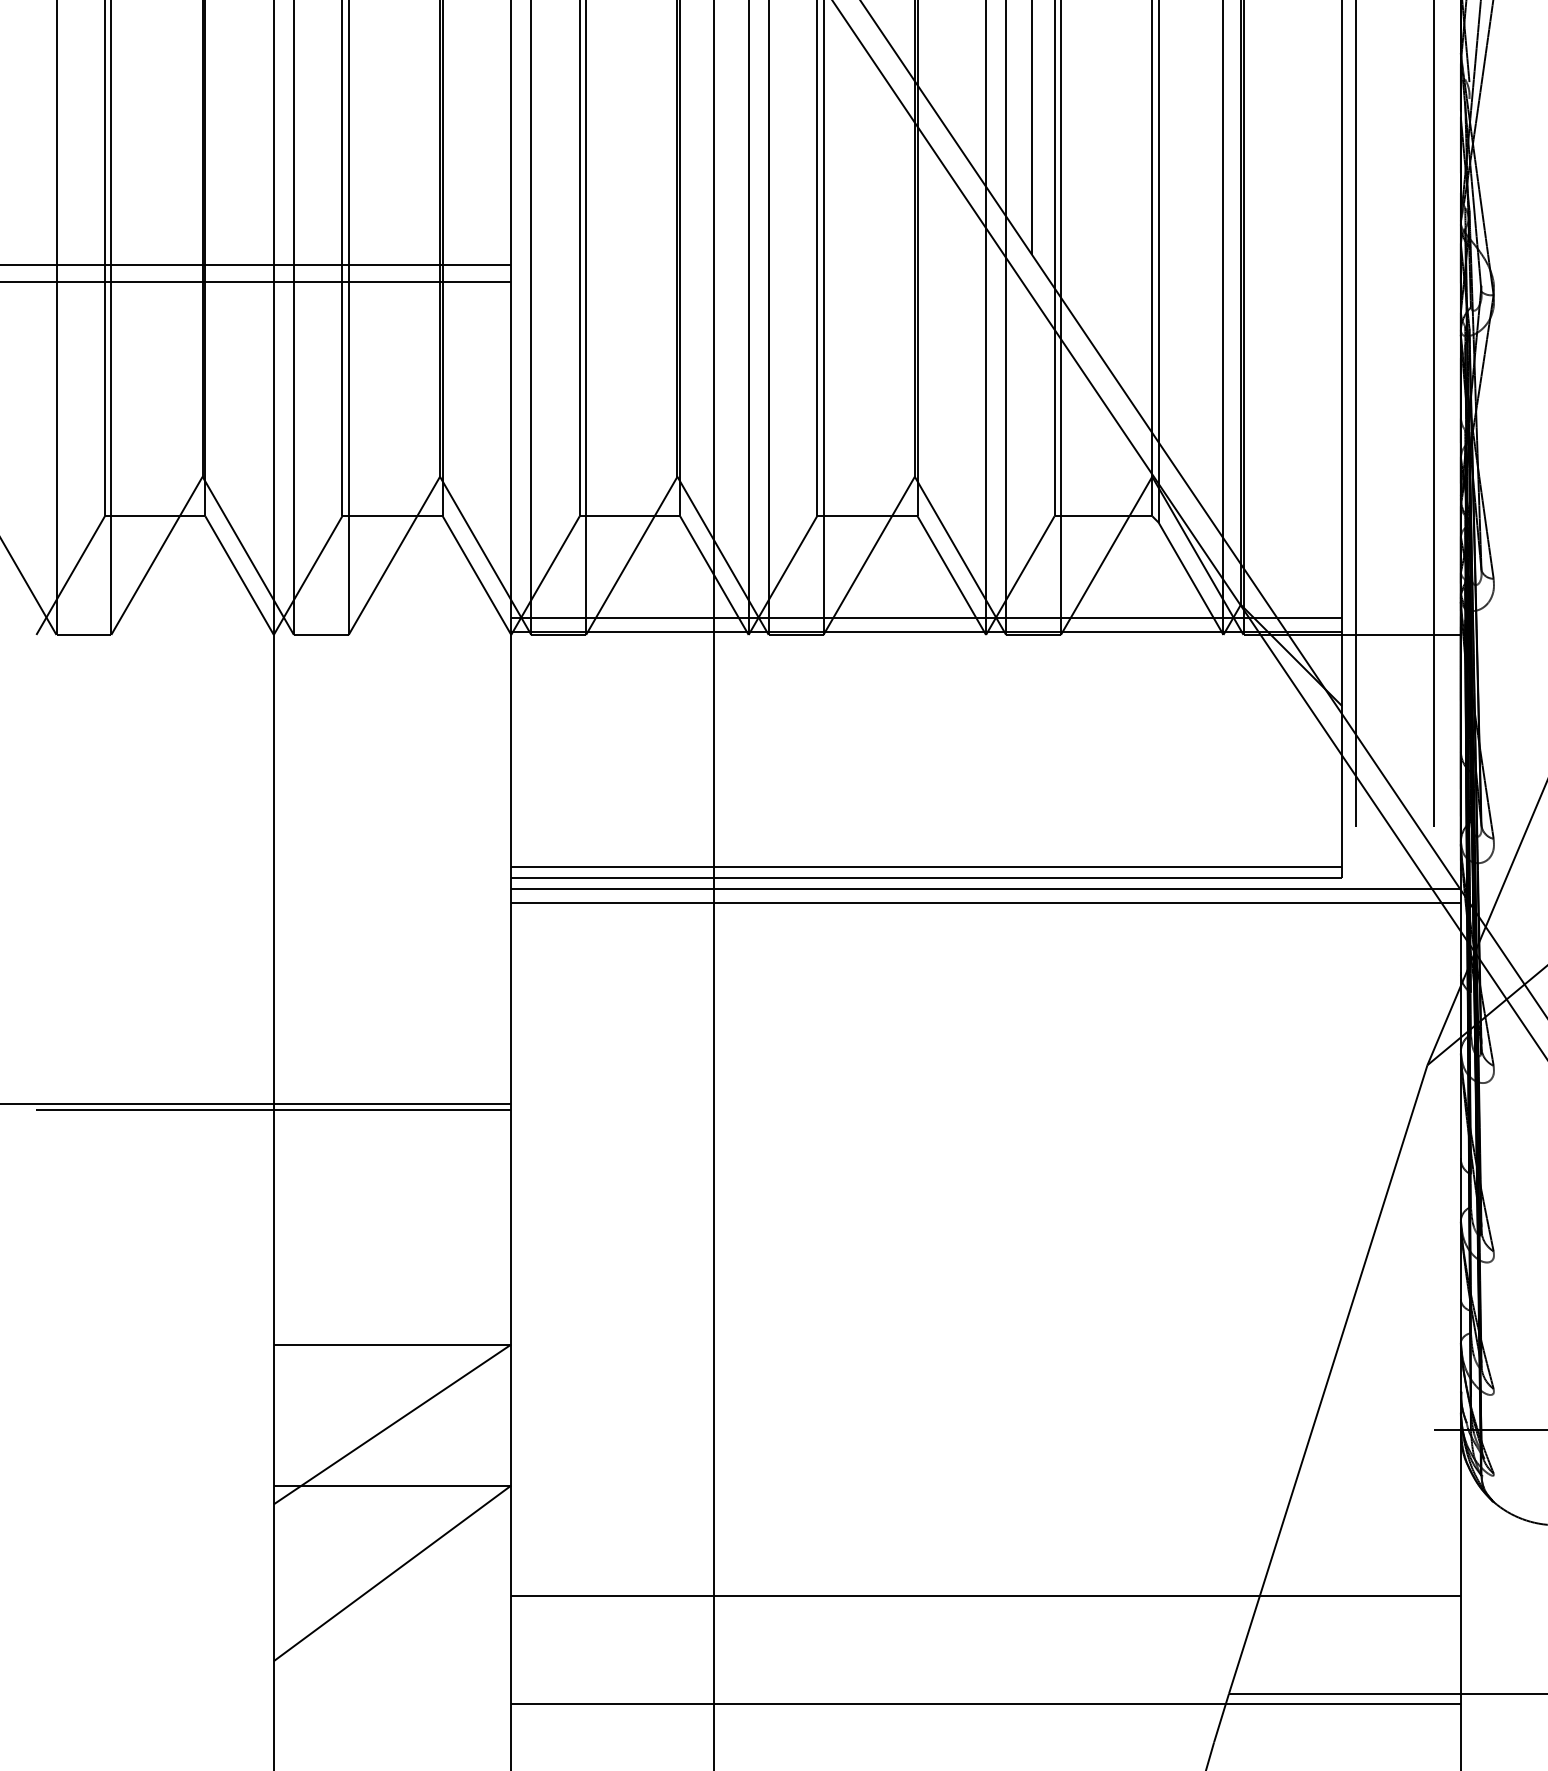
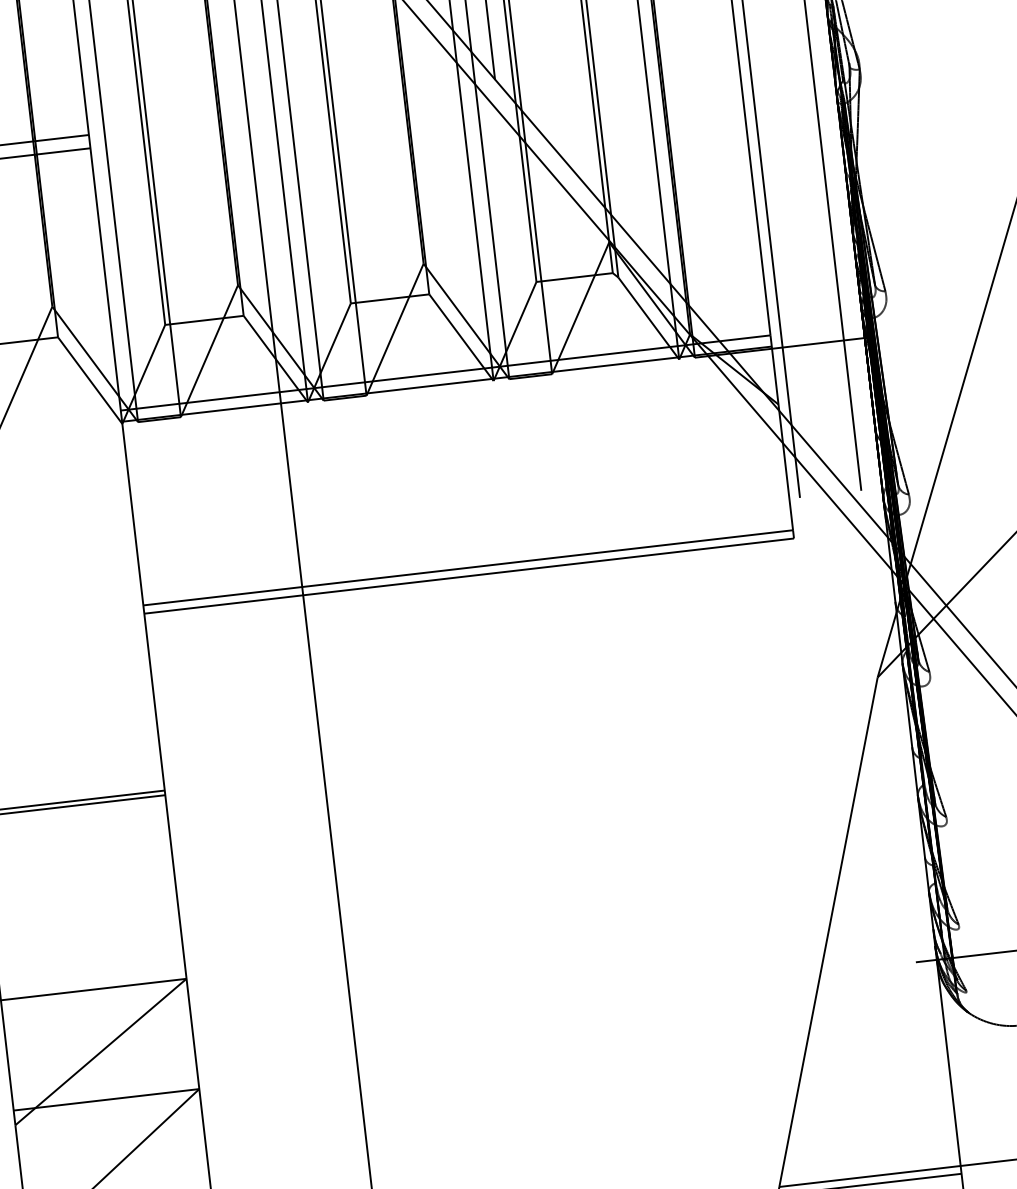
line: (985, 888) -> (516, 579), removed
line: (985, 903) -> (517, 591), removed
line: (985, 1596) -> (580, 1132), removed

